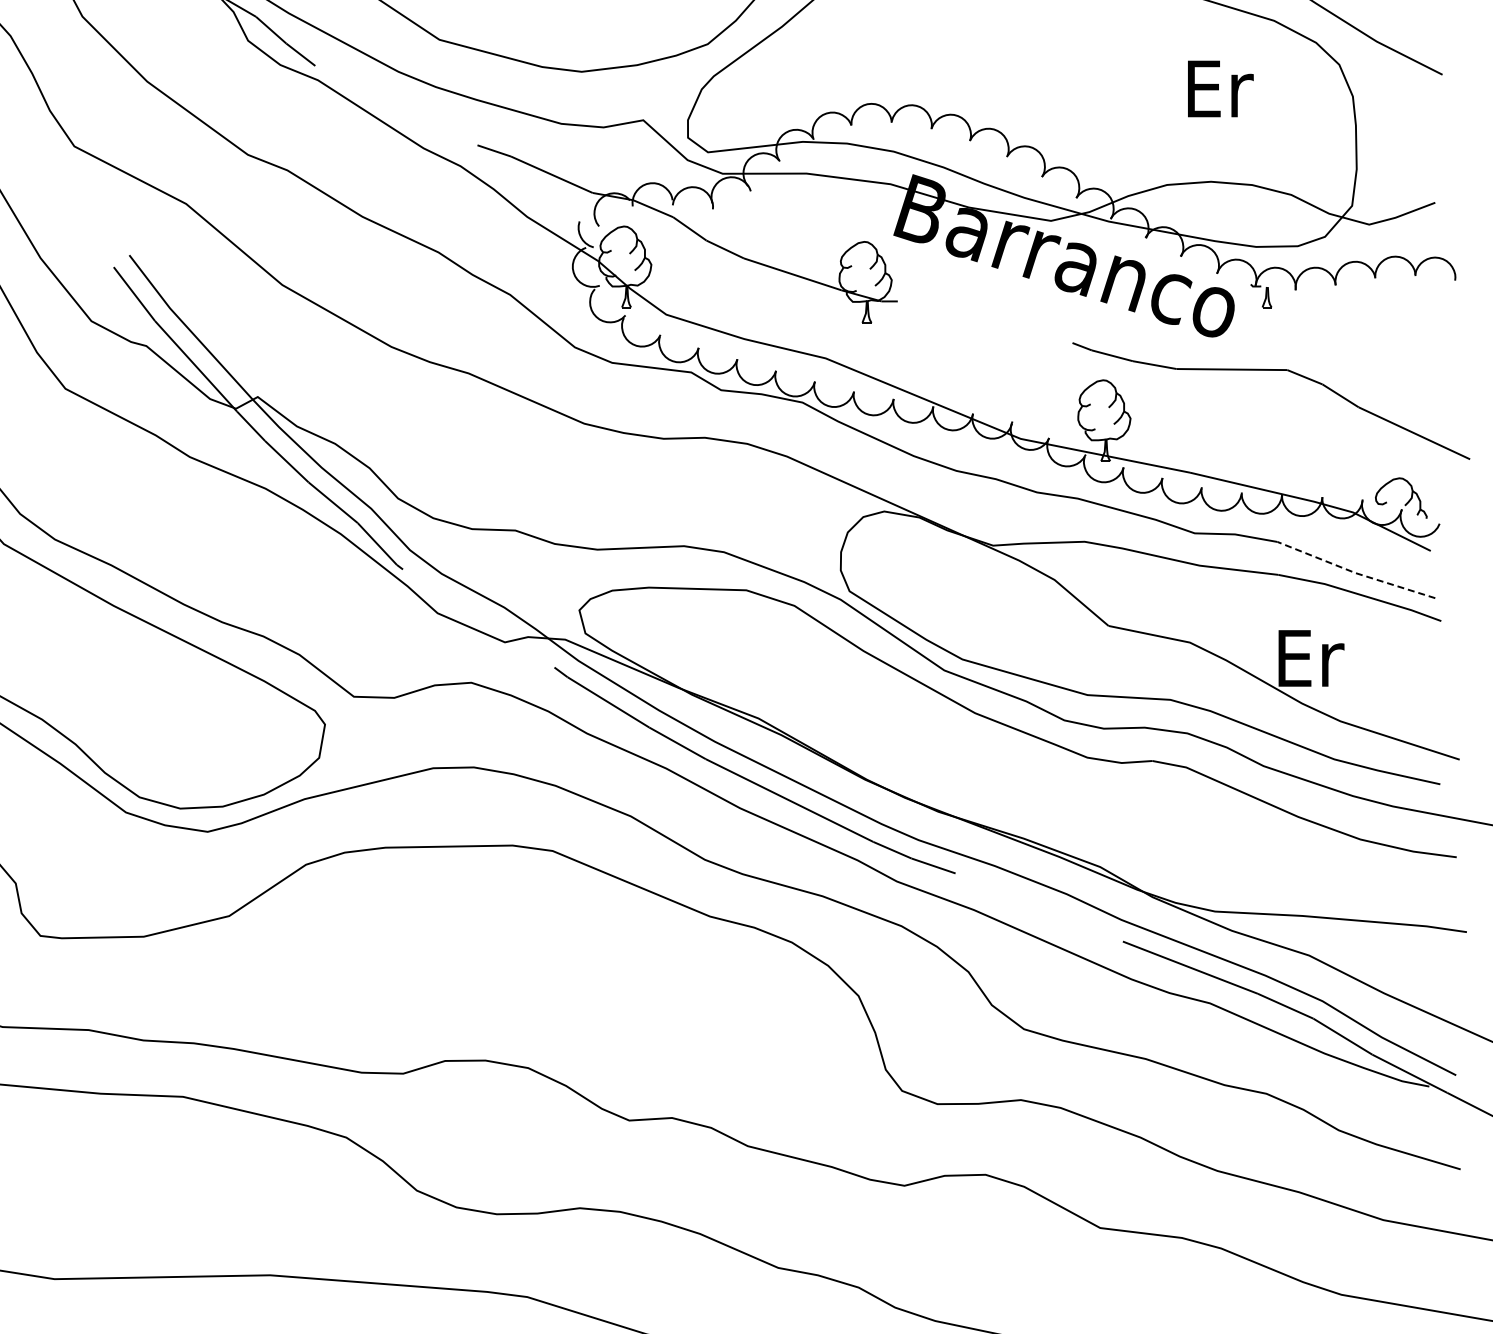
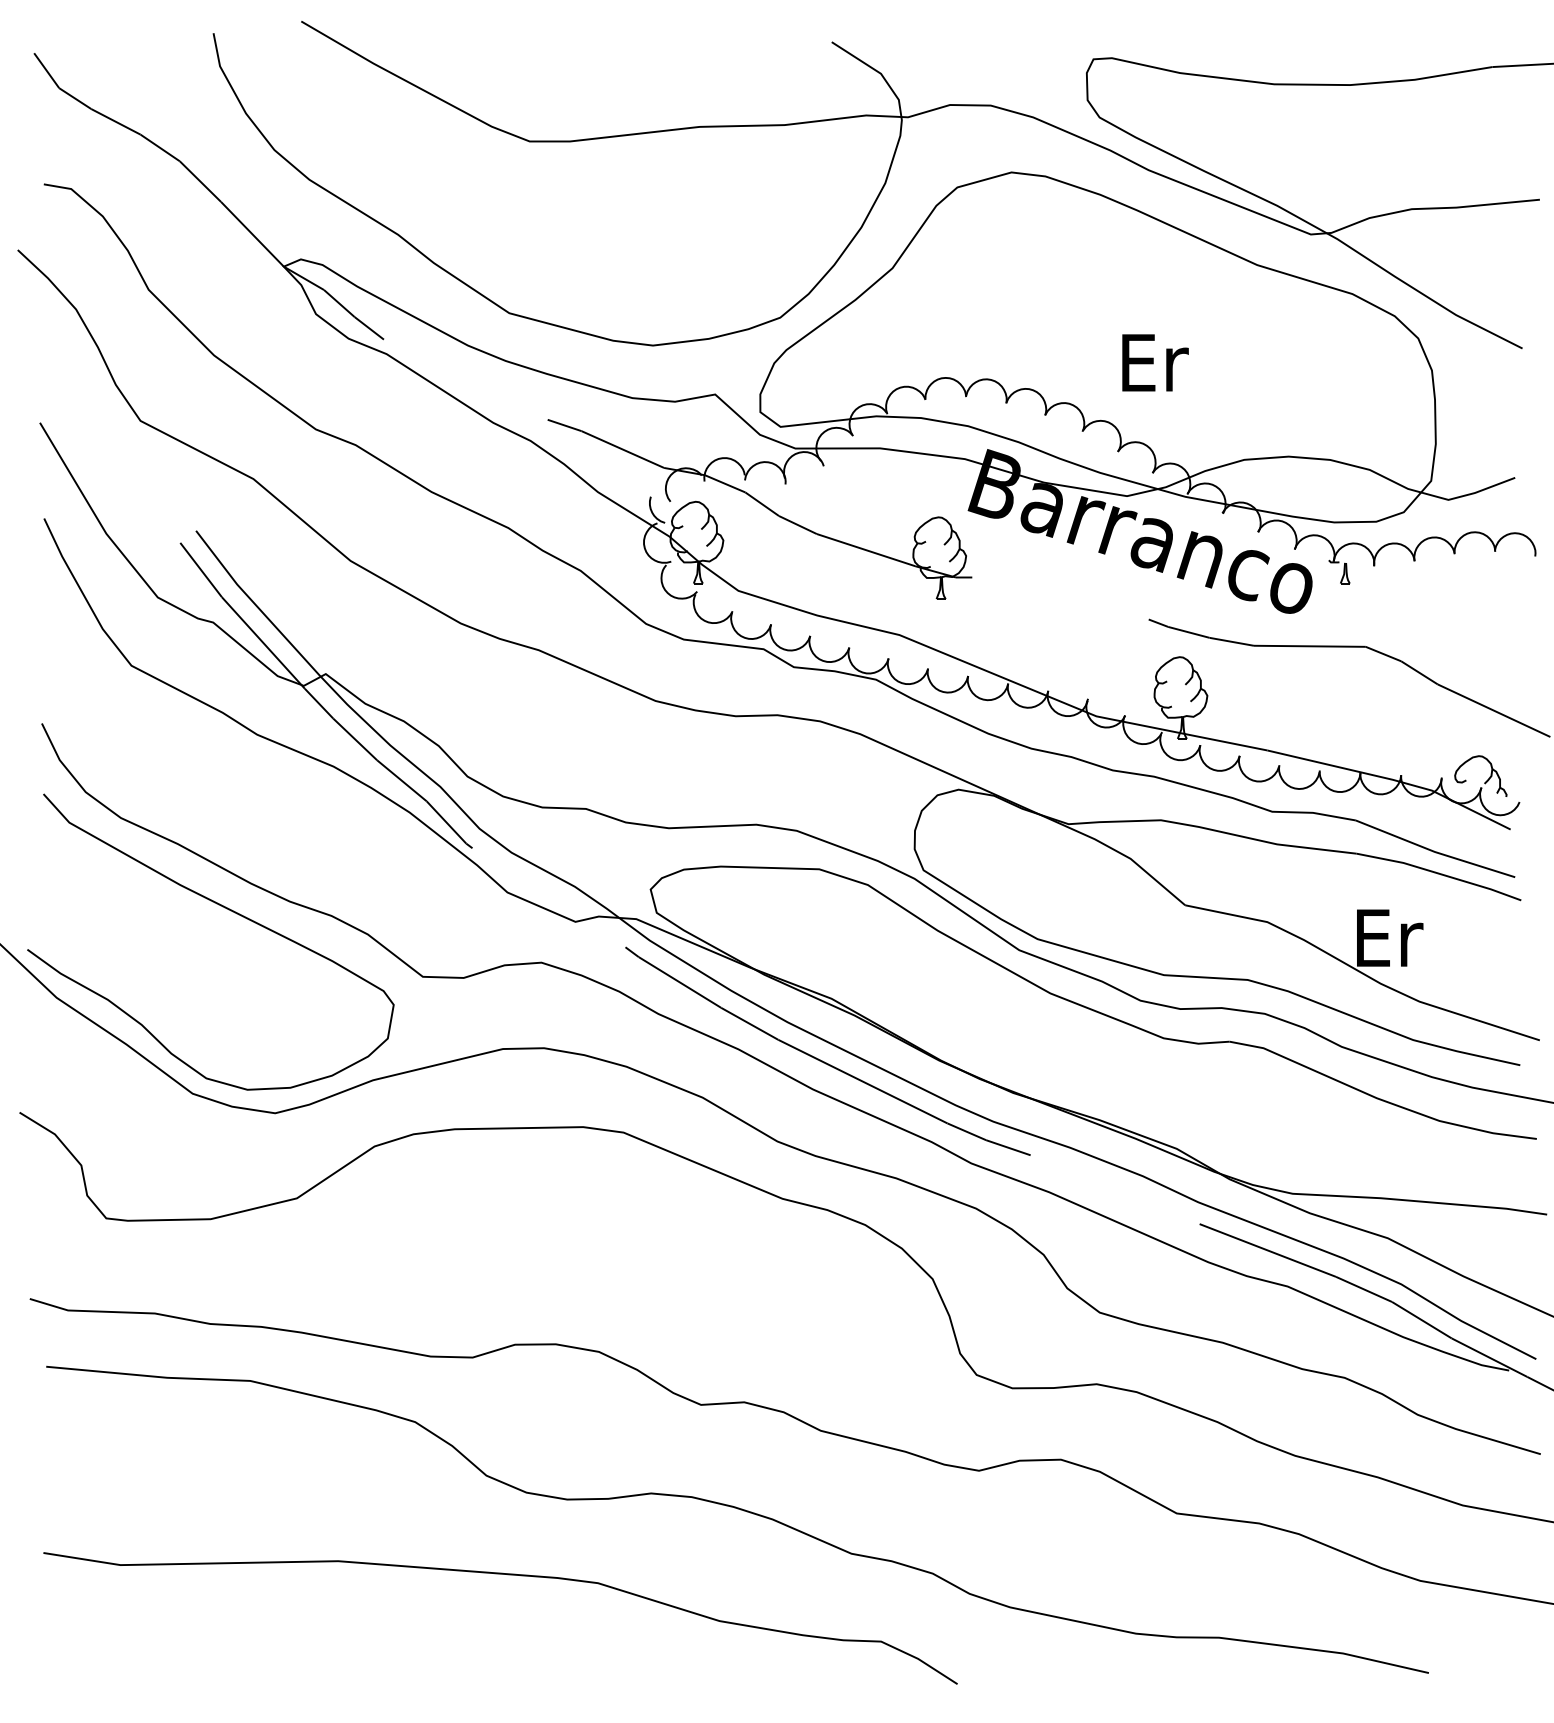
text: (1220, 88) -> (1155, 362), moved
line: (1355, 572) -> (1434, 851), dashed -> solid

